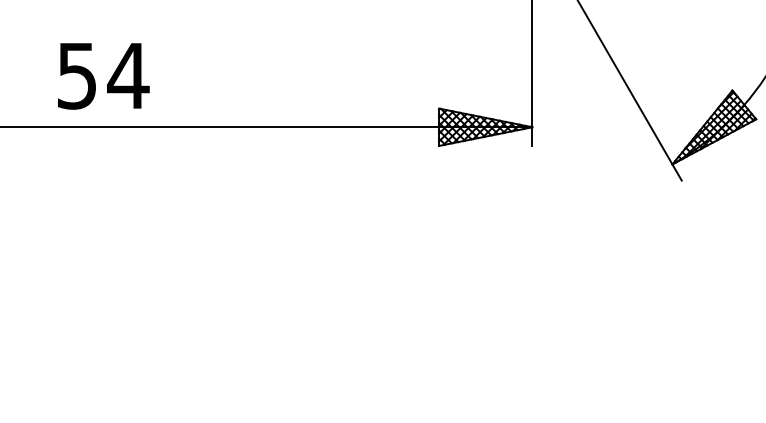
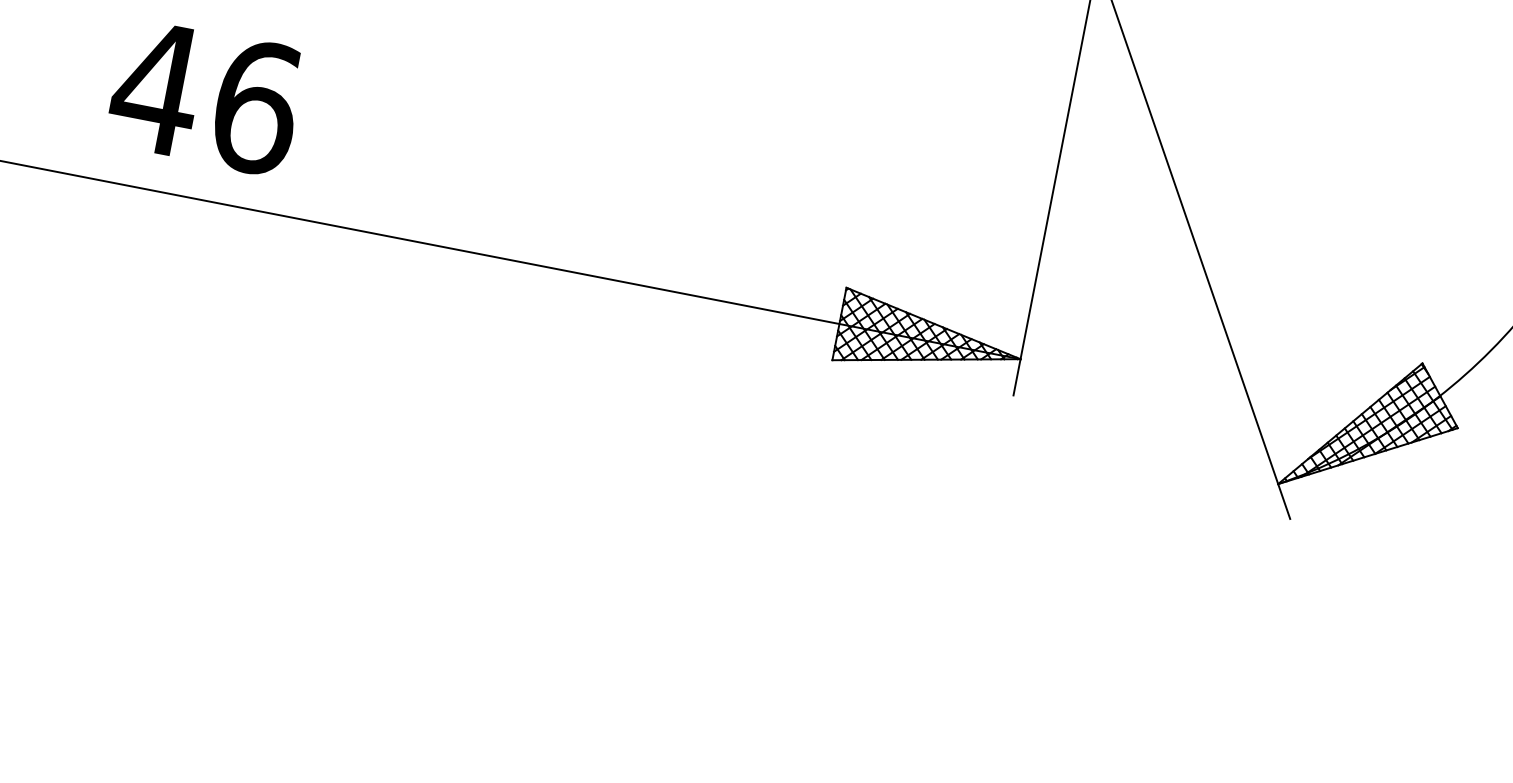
text: (102, 75) -> (206, 96), 54 -> 46

